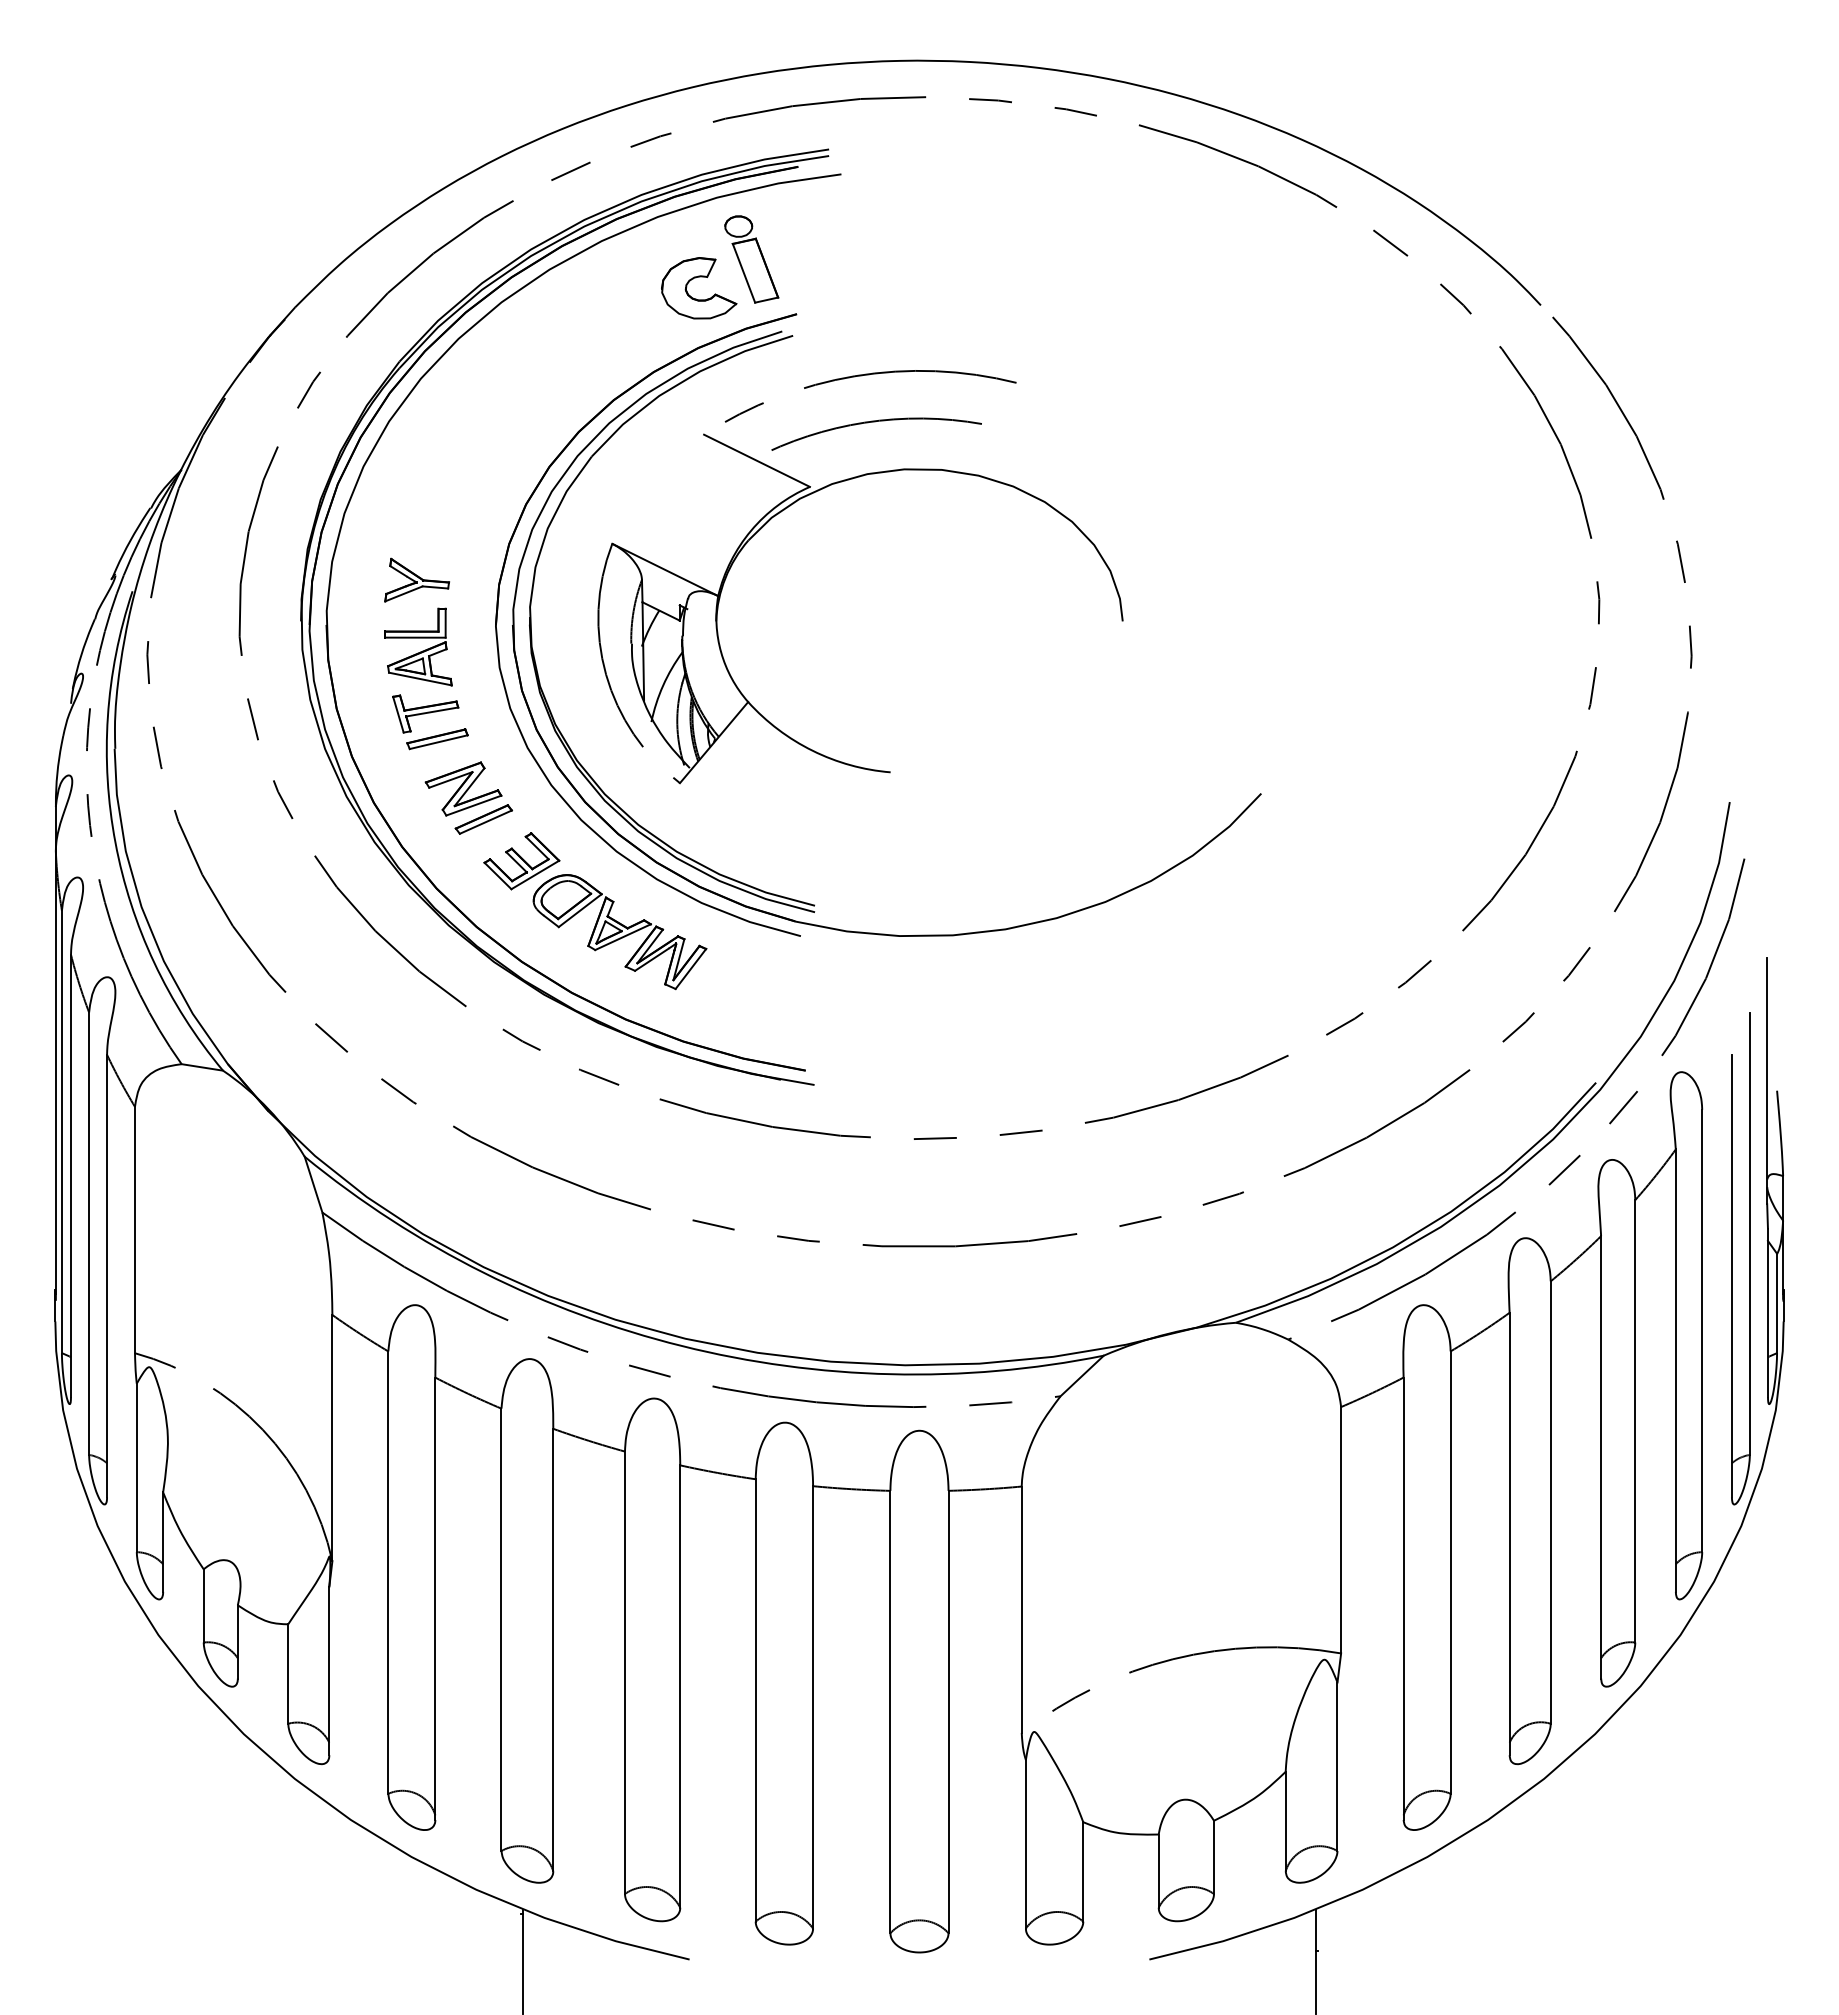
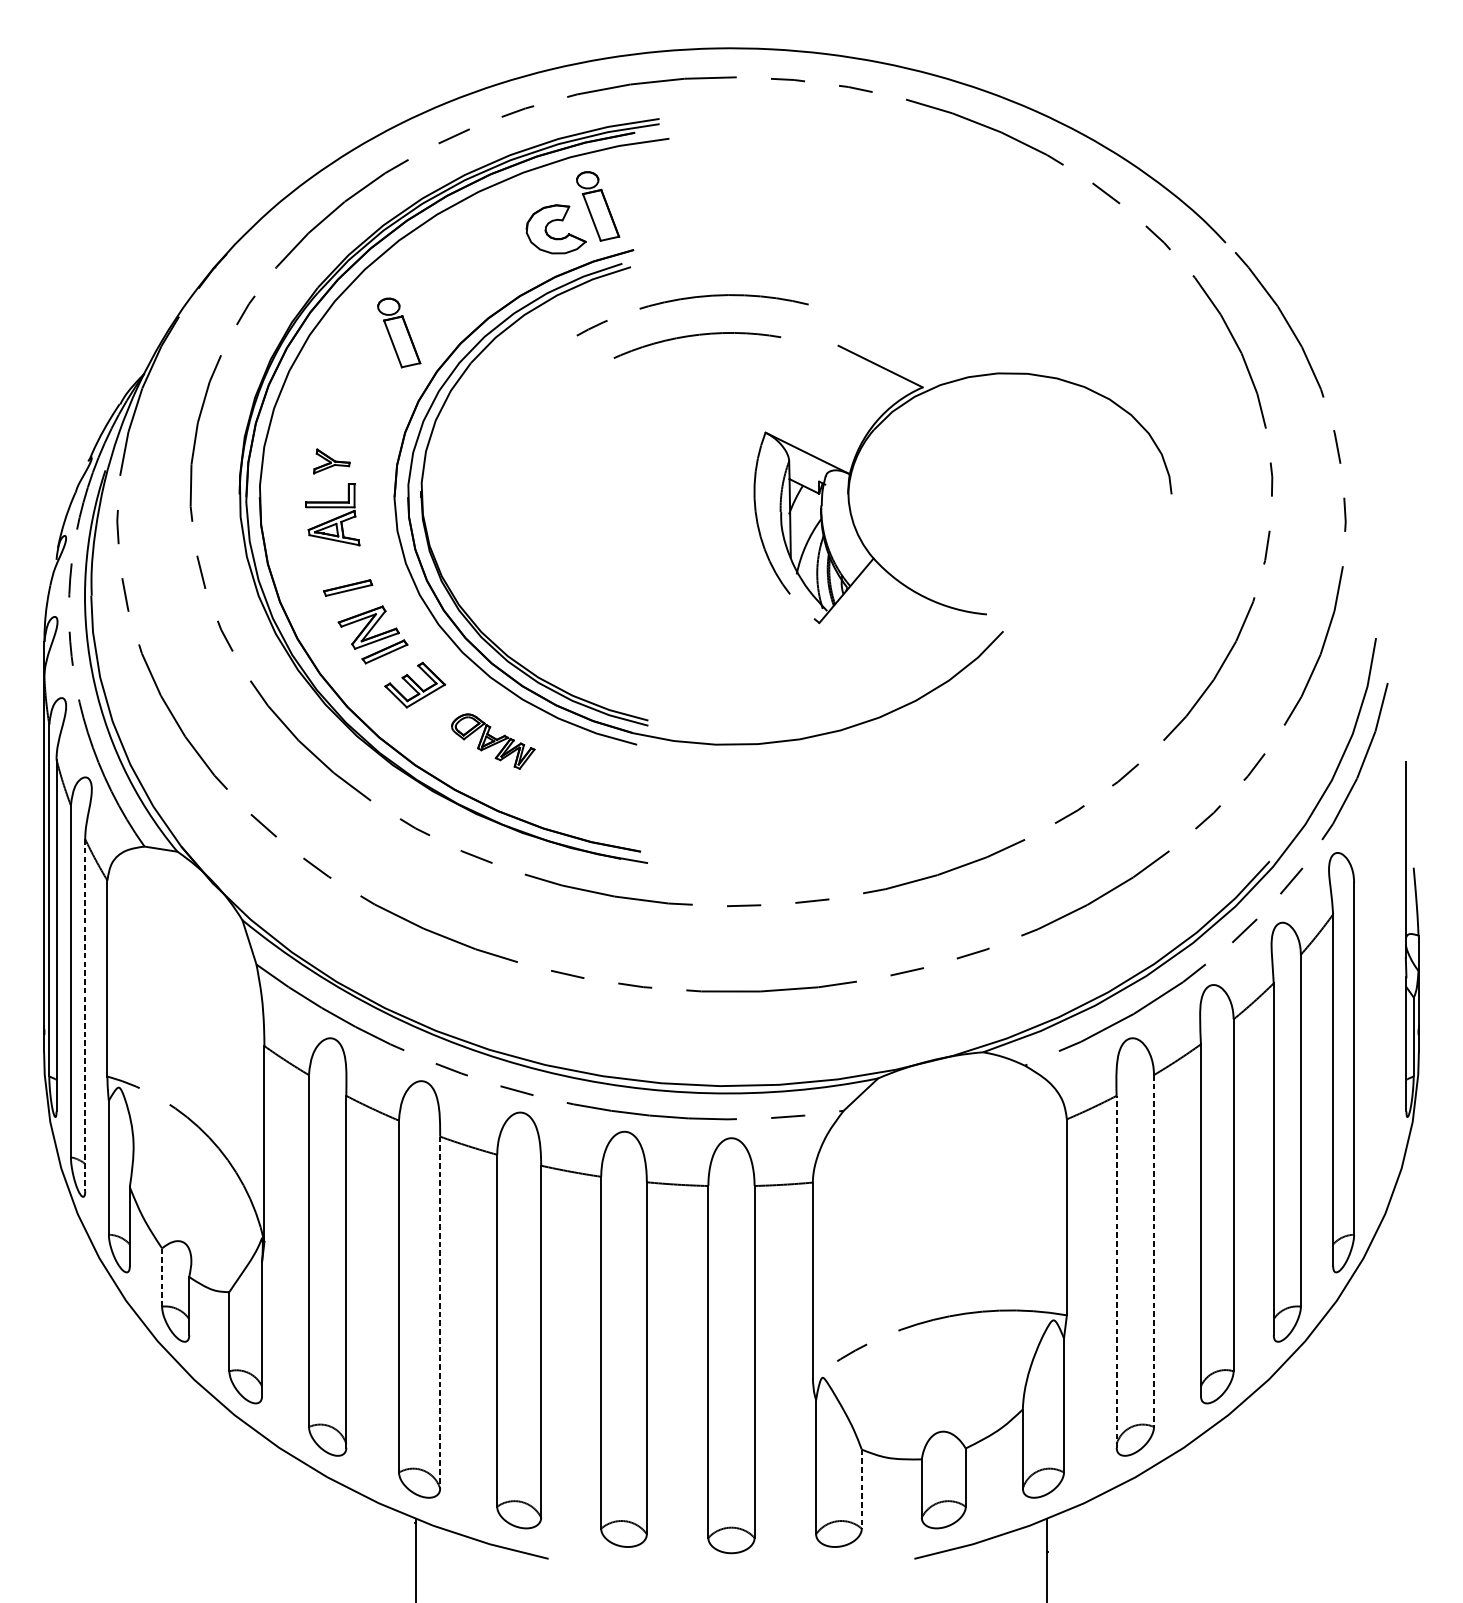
part: (501, 418) -> (398, 332), added
part: (790, 506) -> (907, 402), moved
part: (416, 579) -> (331, 461), size x0.7
part: (425, 713) -> (338, 567), removed
part: (619, 932) -> (492, 741), size x0.6
part: (1732, 1258) -> (1378, 1001), removed
line: (107, 1276) -> (85, 1015), solid -> dashed
line: (1450, 1573) -> (1153, 1251), solid -> dashed
line: (1403, 1598) -> (1116, 1271), solid -> dashed
line: (203, 1605) -> (161, 1277), solid -> dashed
line: (553, 1650) -> (440, 1313), solid -> dashed
line: (1083, 1871) -> (861, 1488), solid -> dashed

